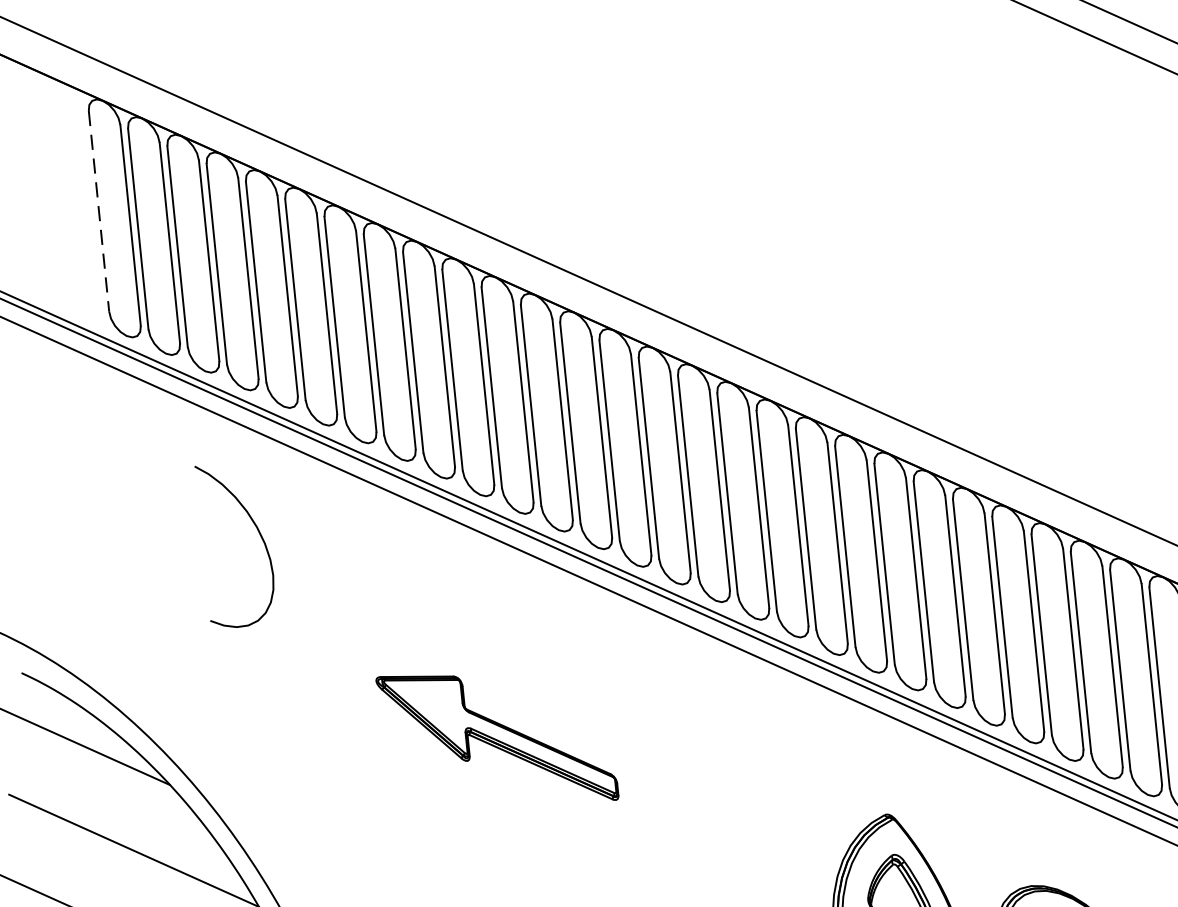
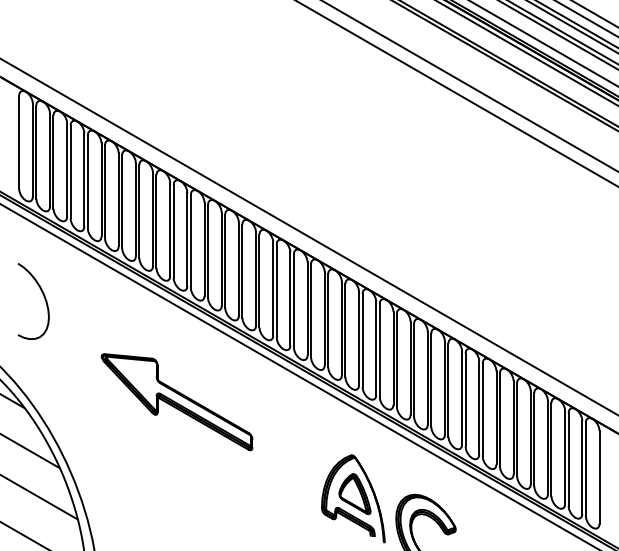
line: (99, 211) -> (19, 142), dashed -> solid
curve: (256, 532) -> (43, 296), moved
part: (496, 739) -> (176, 402), size x1.43

